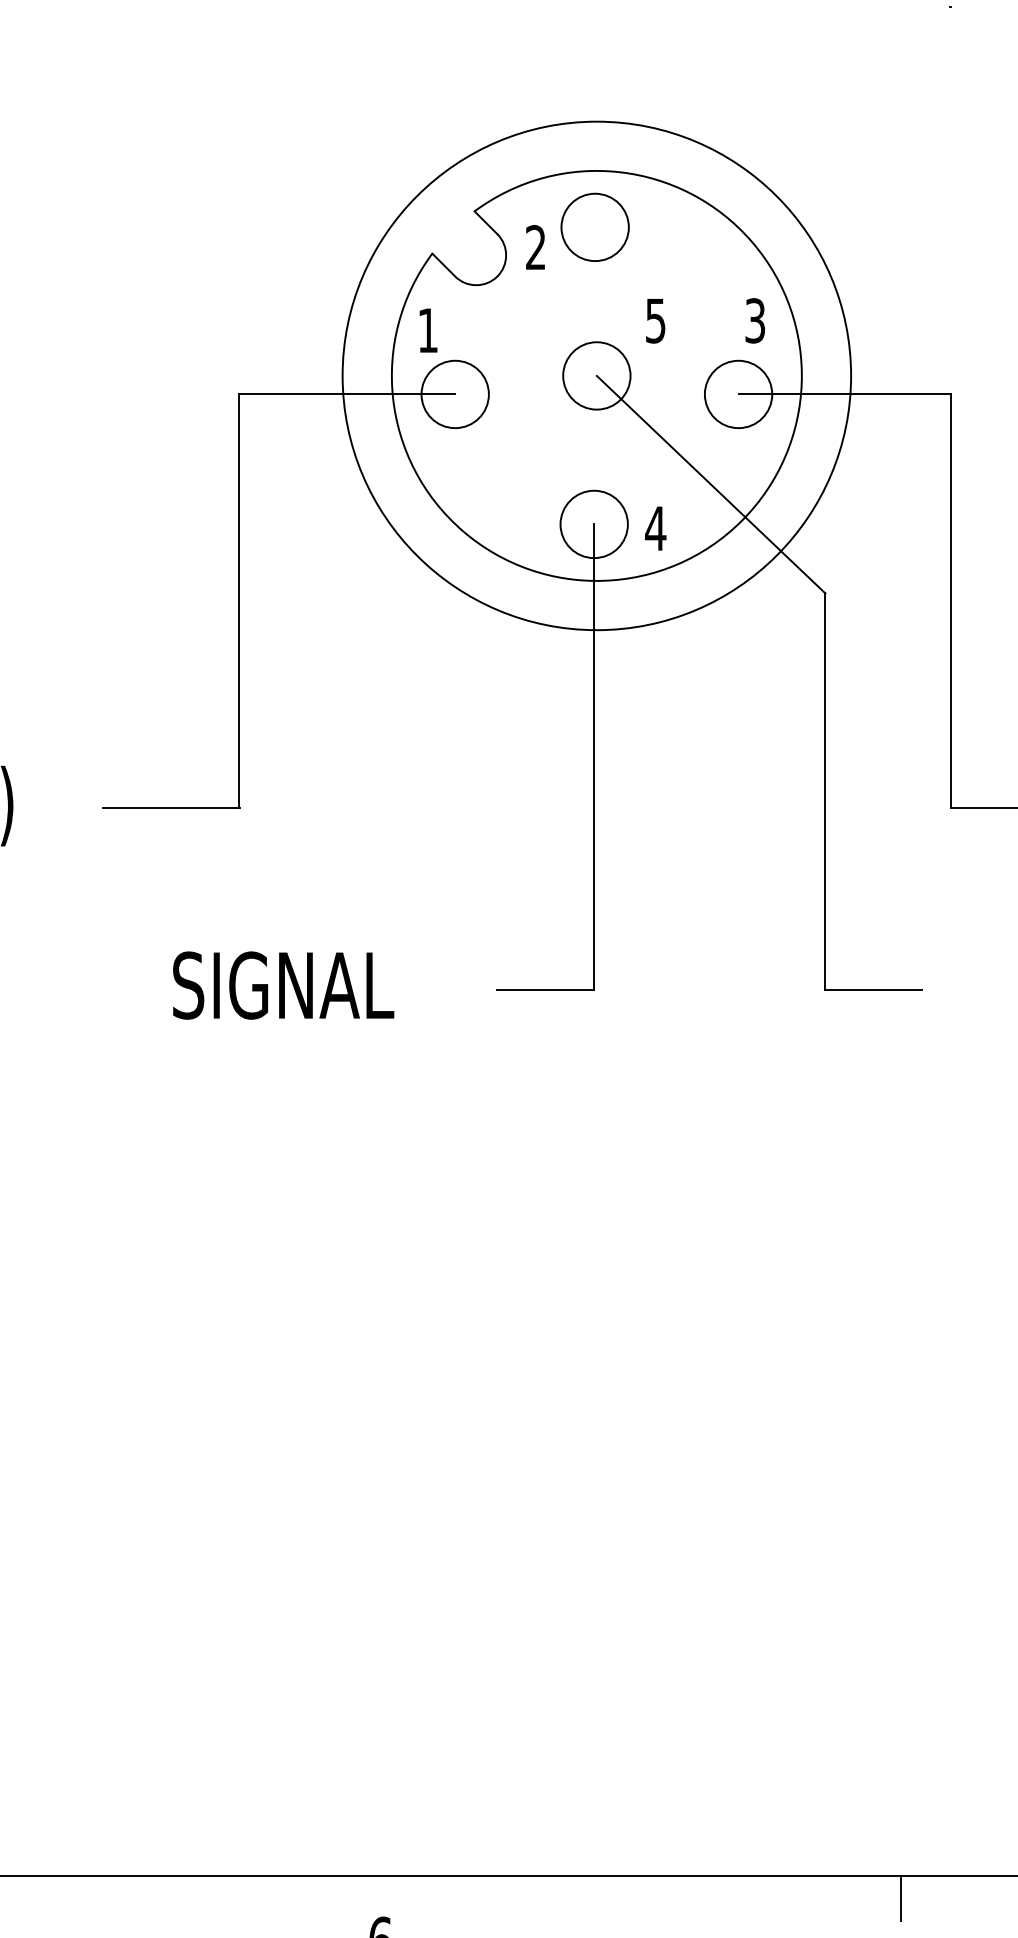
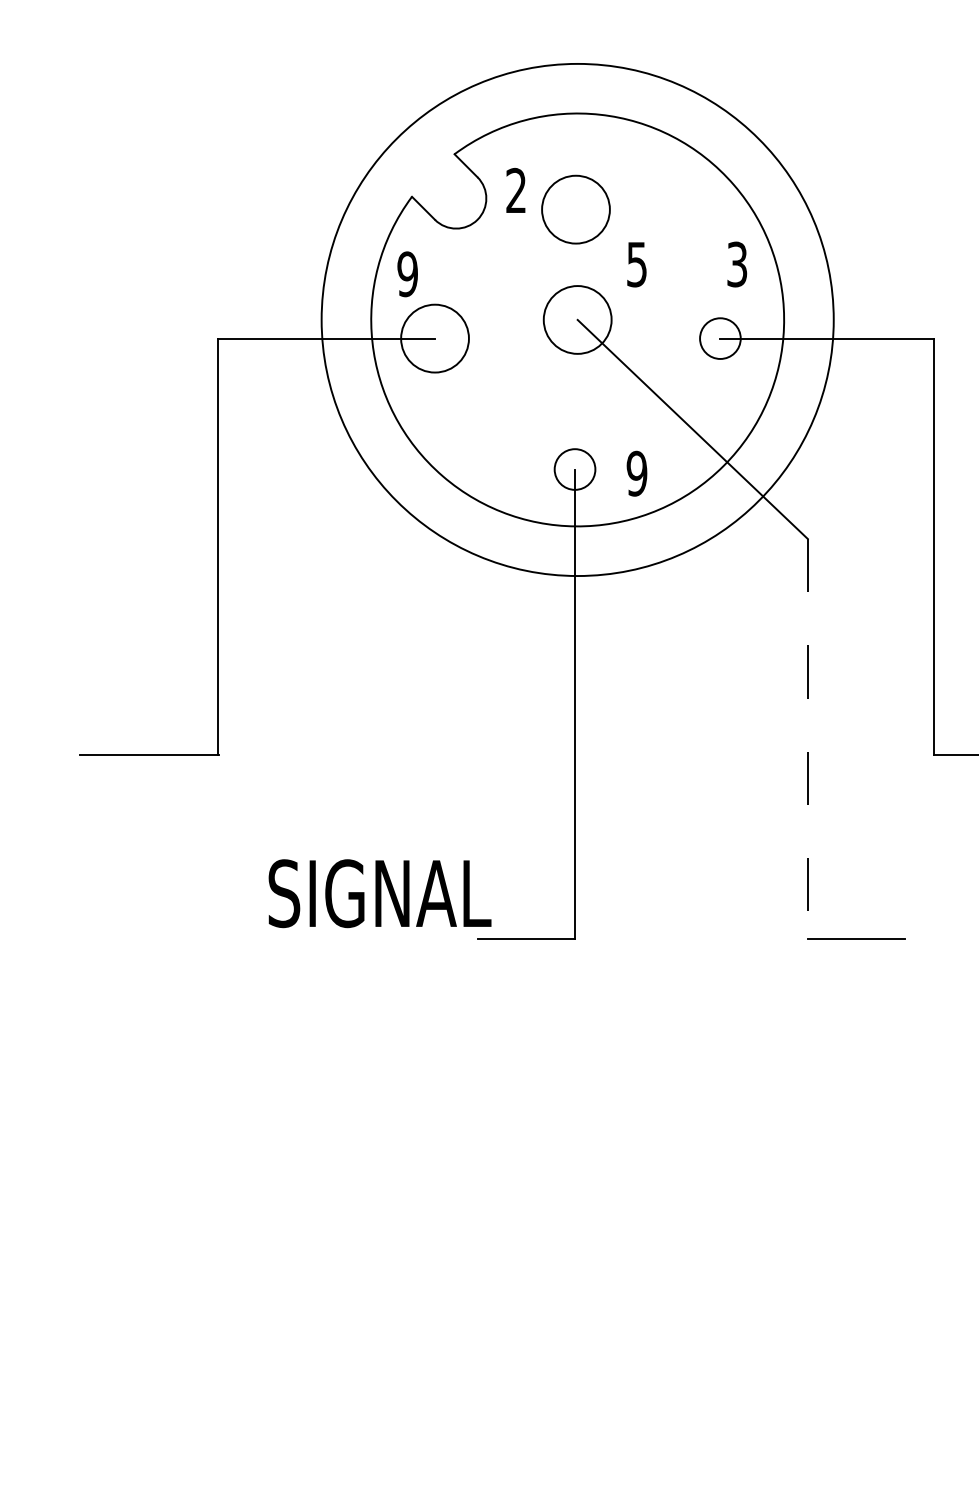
circle: (594, 226) -> (575, 208), moved
text: (427, 330) -> (407, 274), 1 -> 9
circle: (738, 394) -> (720, 338), size x0.6
circle: (593, 524) -> (574, 469), size x0.6
text: (655, 528) -> (636, 473), 4 -> 9
line: (825, 792) -> (807, 739), solid -> dashed
text: (283, 985) -> (379, 893), moved

